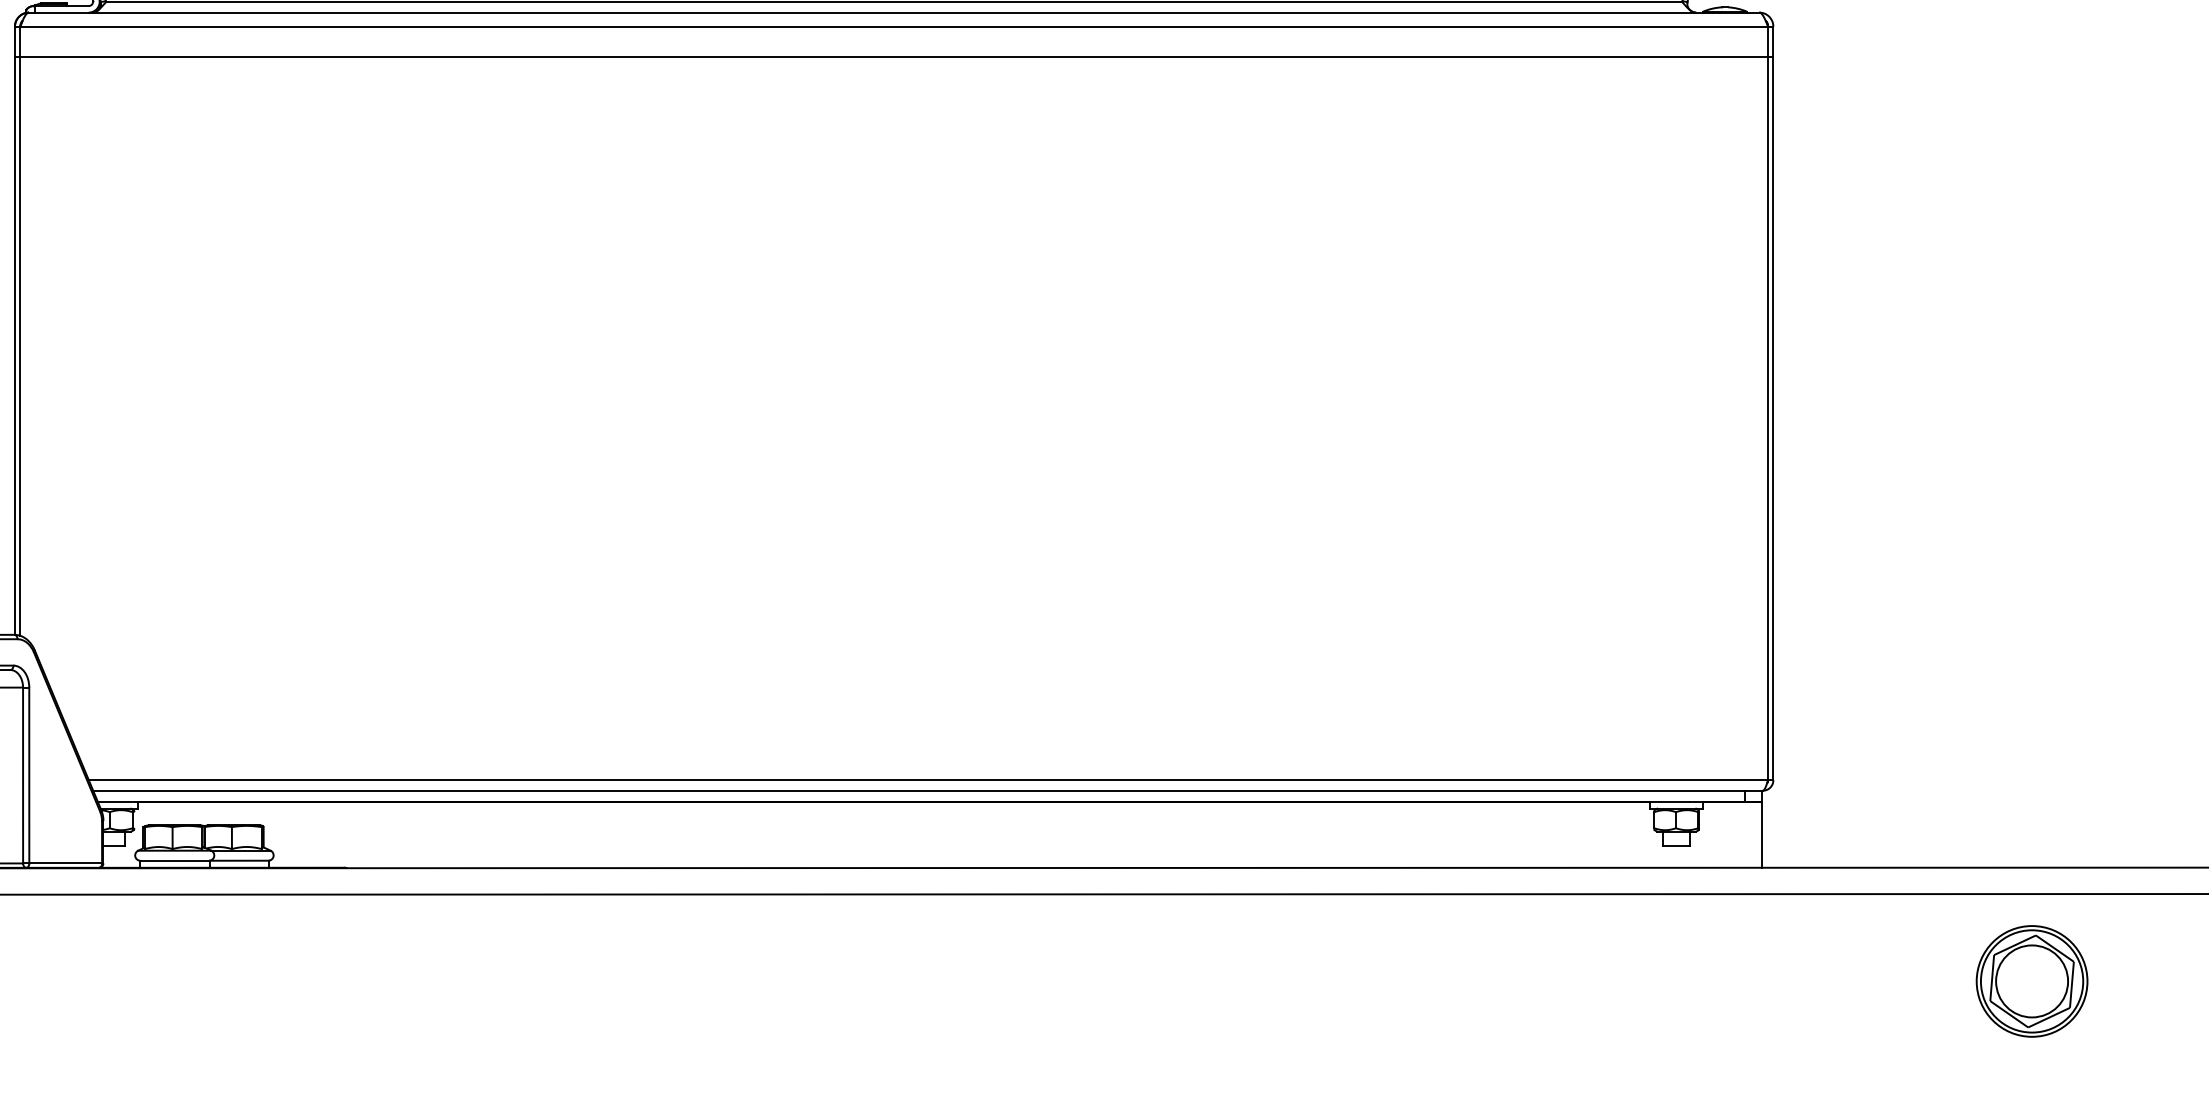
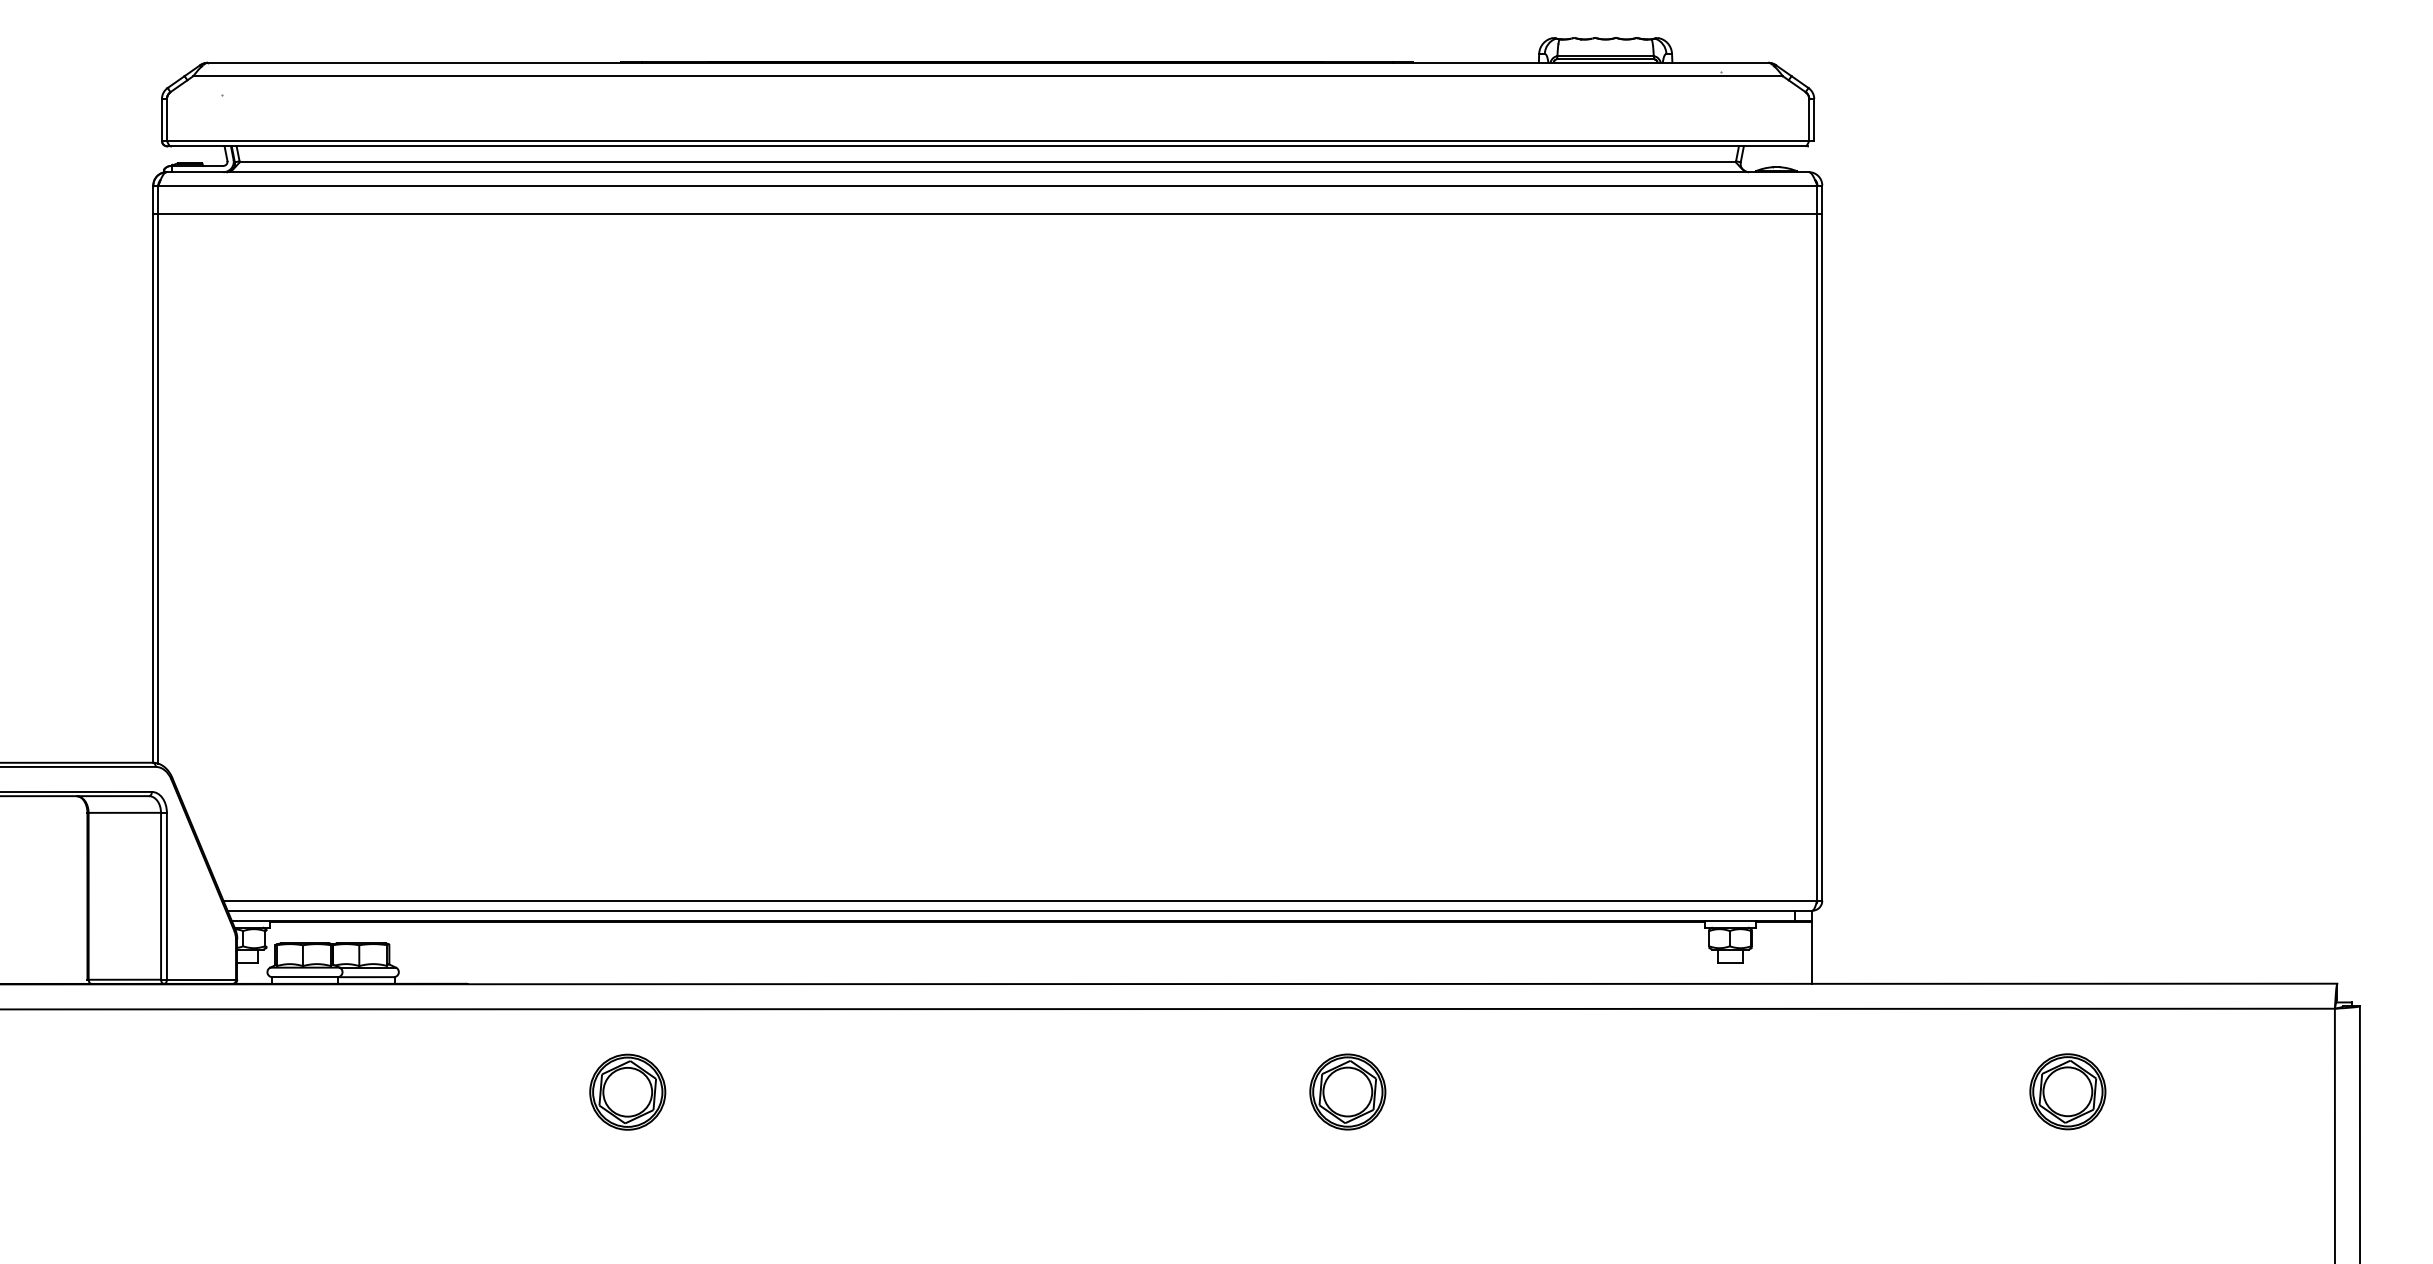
part: (514, 981) -> (627, 1091), added
part: (1273, 981) -> (1347, 1091), added
part: (2031, 981) -> (2067, 1091), size x0.71

